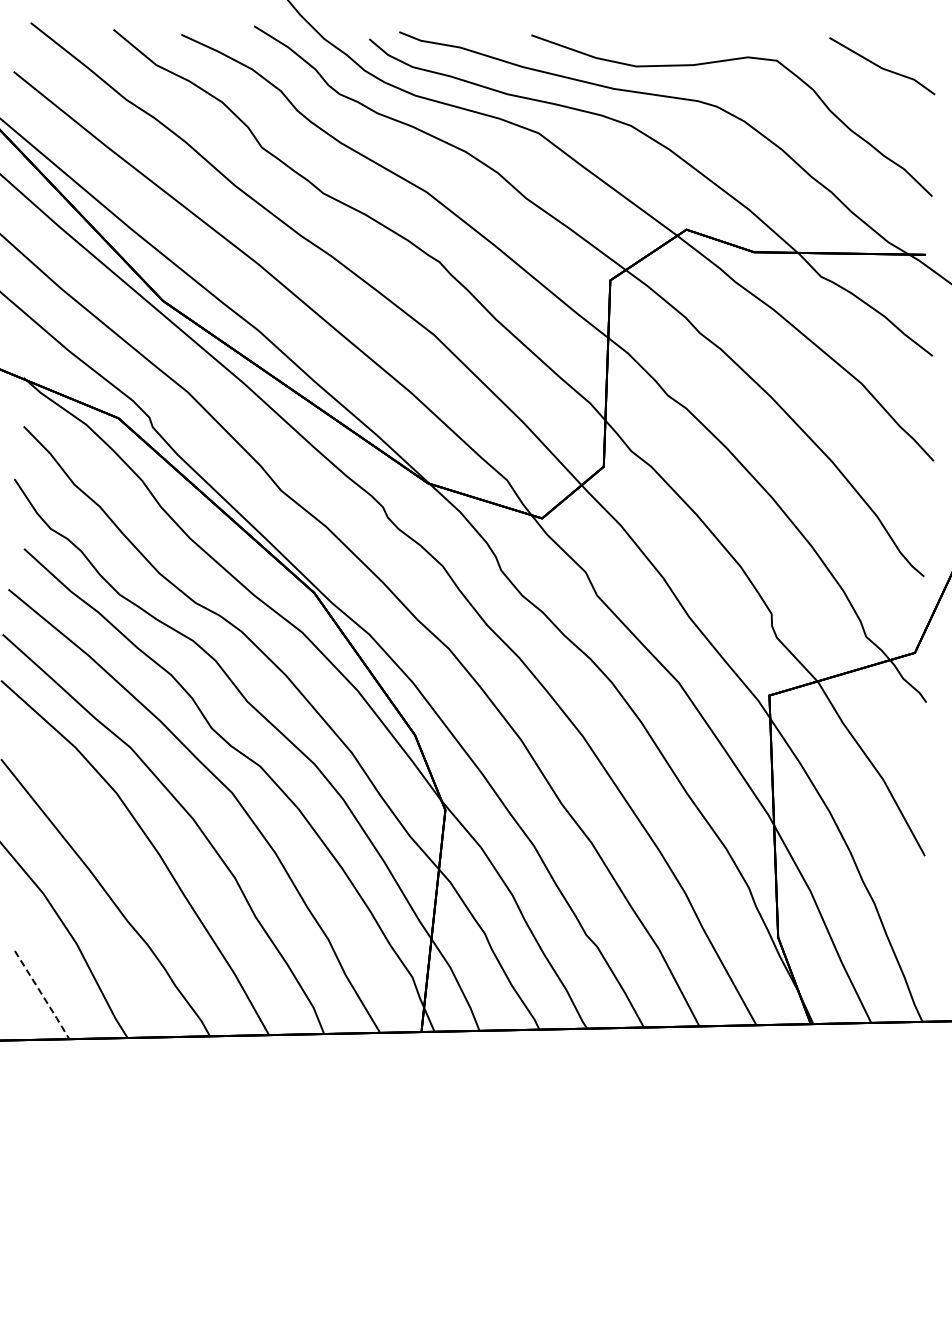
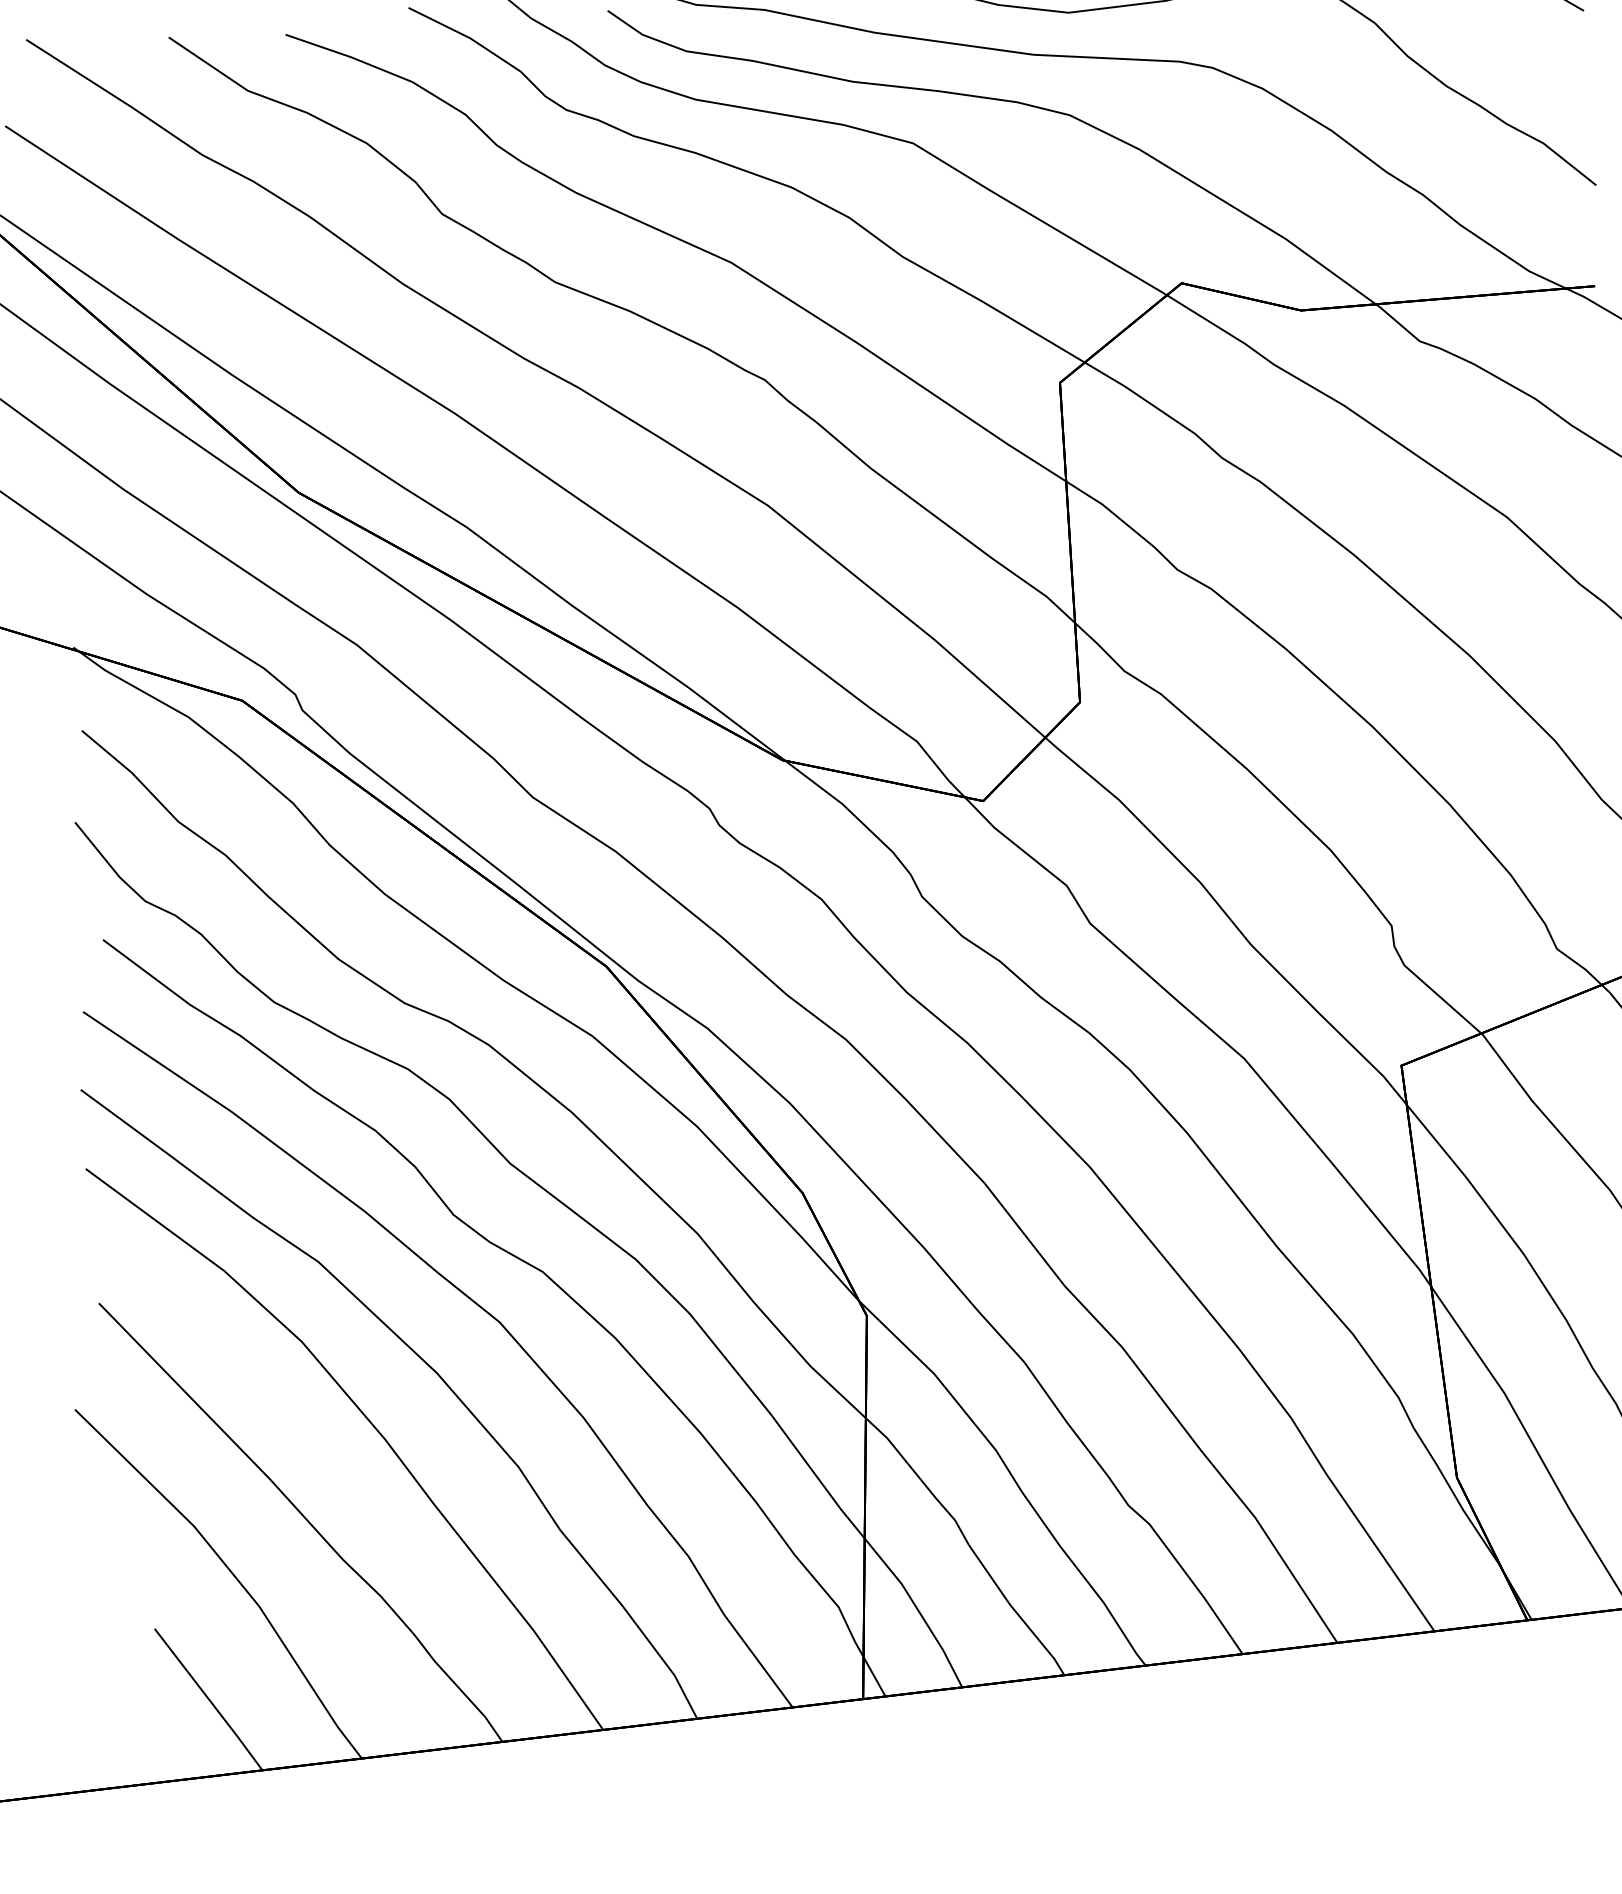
line: (42, 995) -> (209, 1700), dashed -> solid

